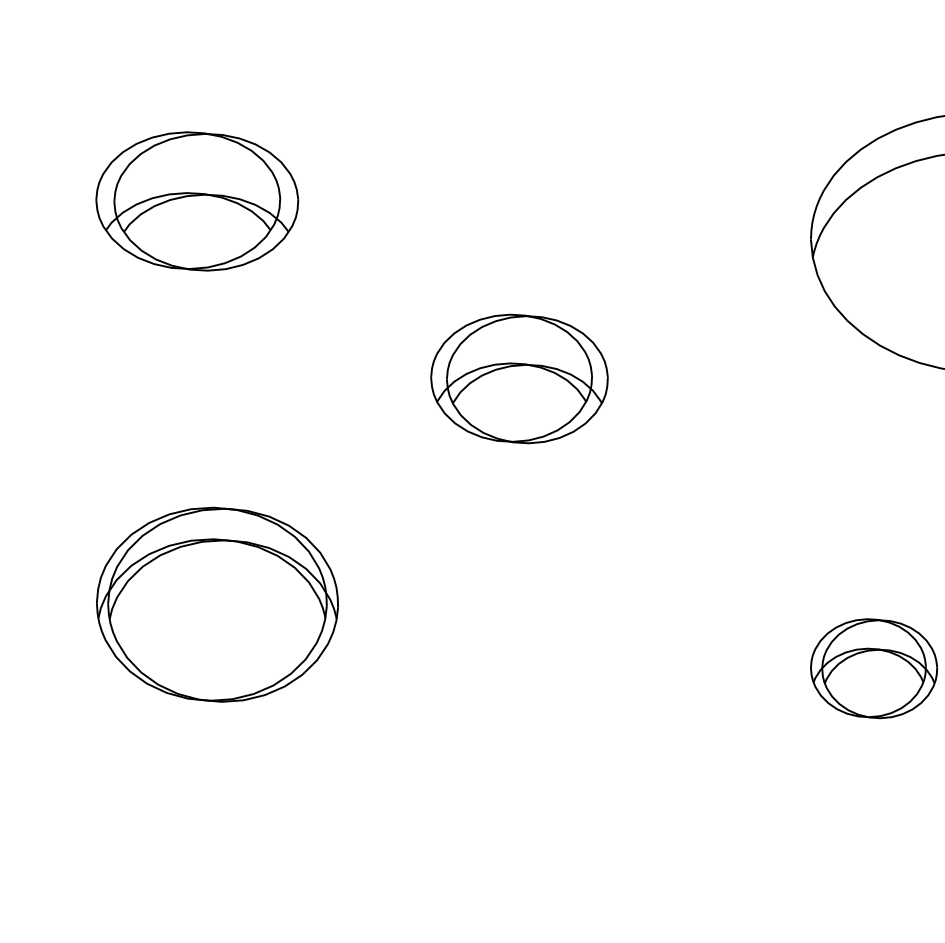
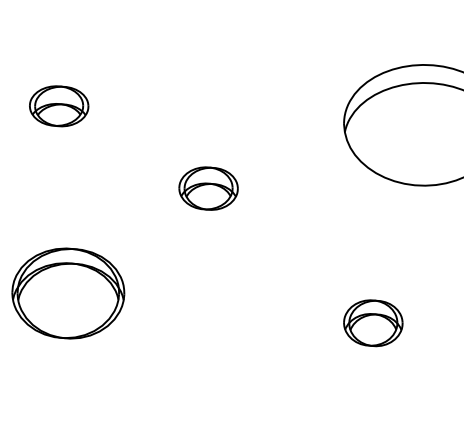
part: (198, 202) -> (59, 106), size x0.62
part: (519, 378) -> (208, 188), size x0.71

